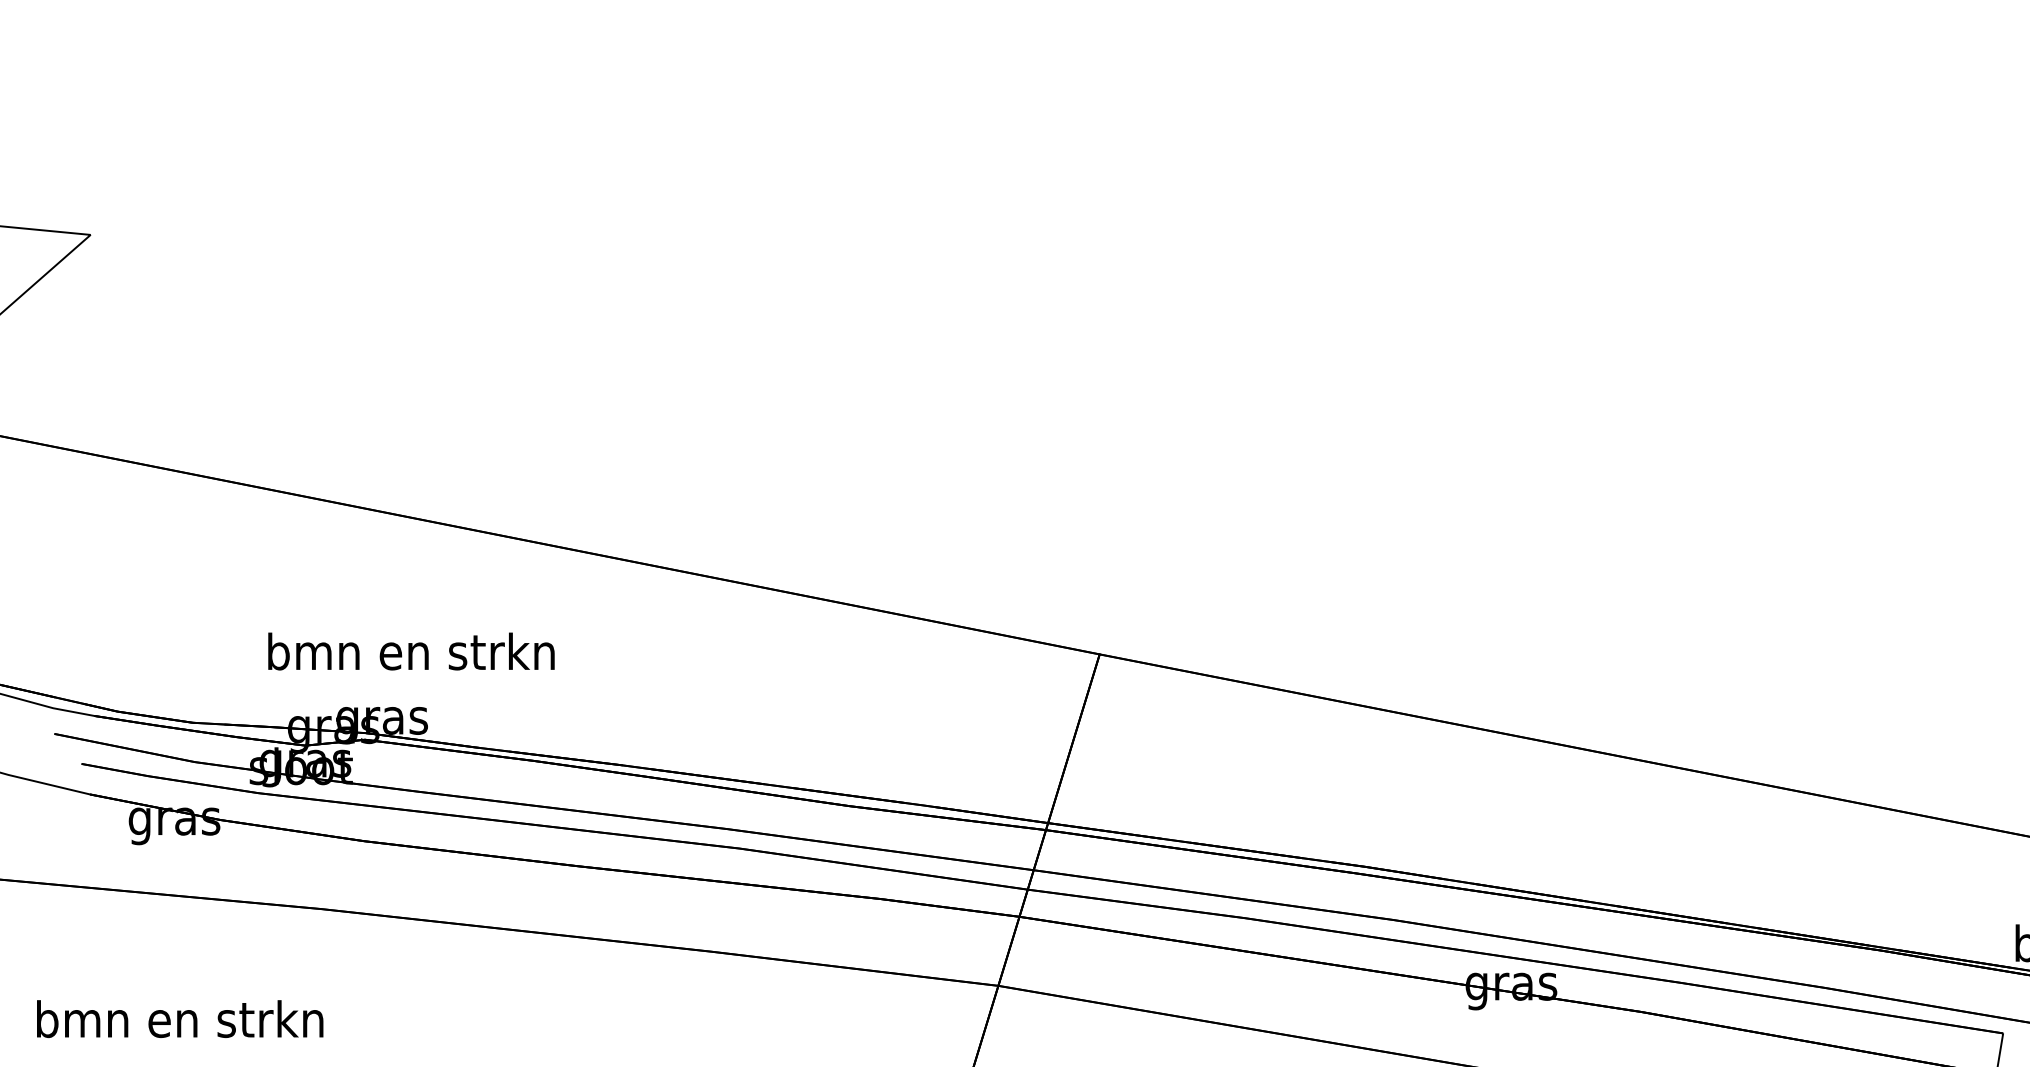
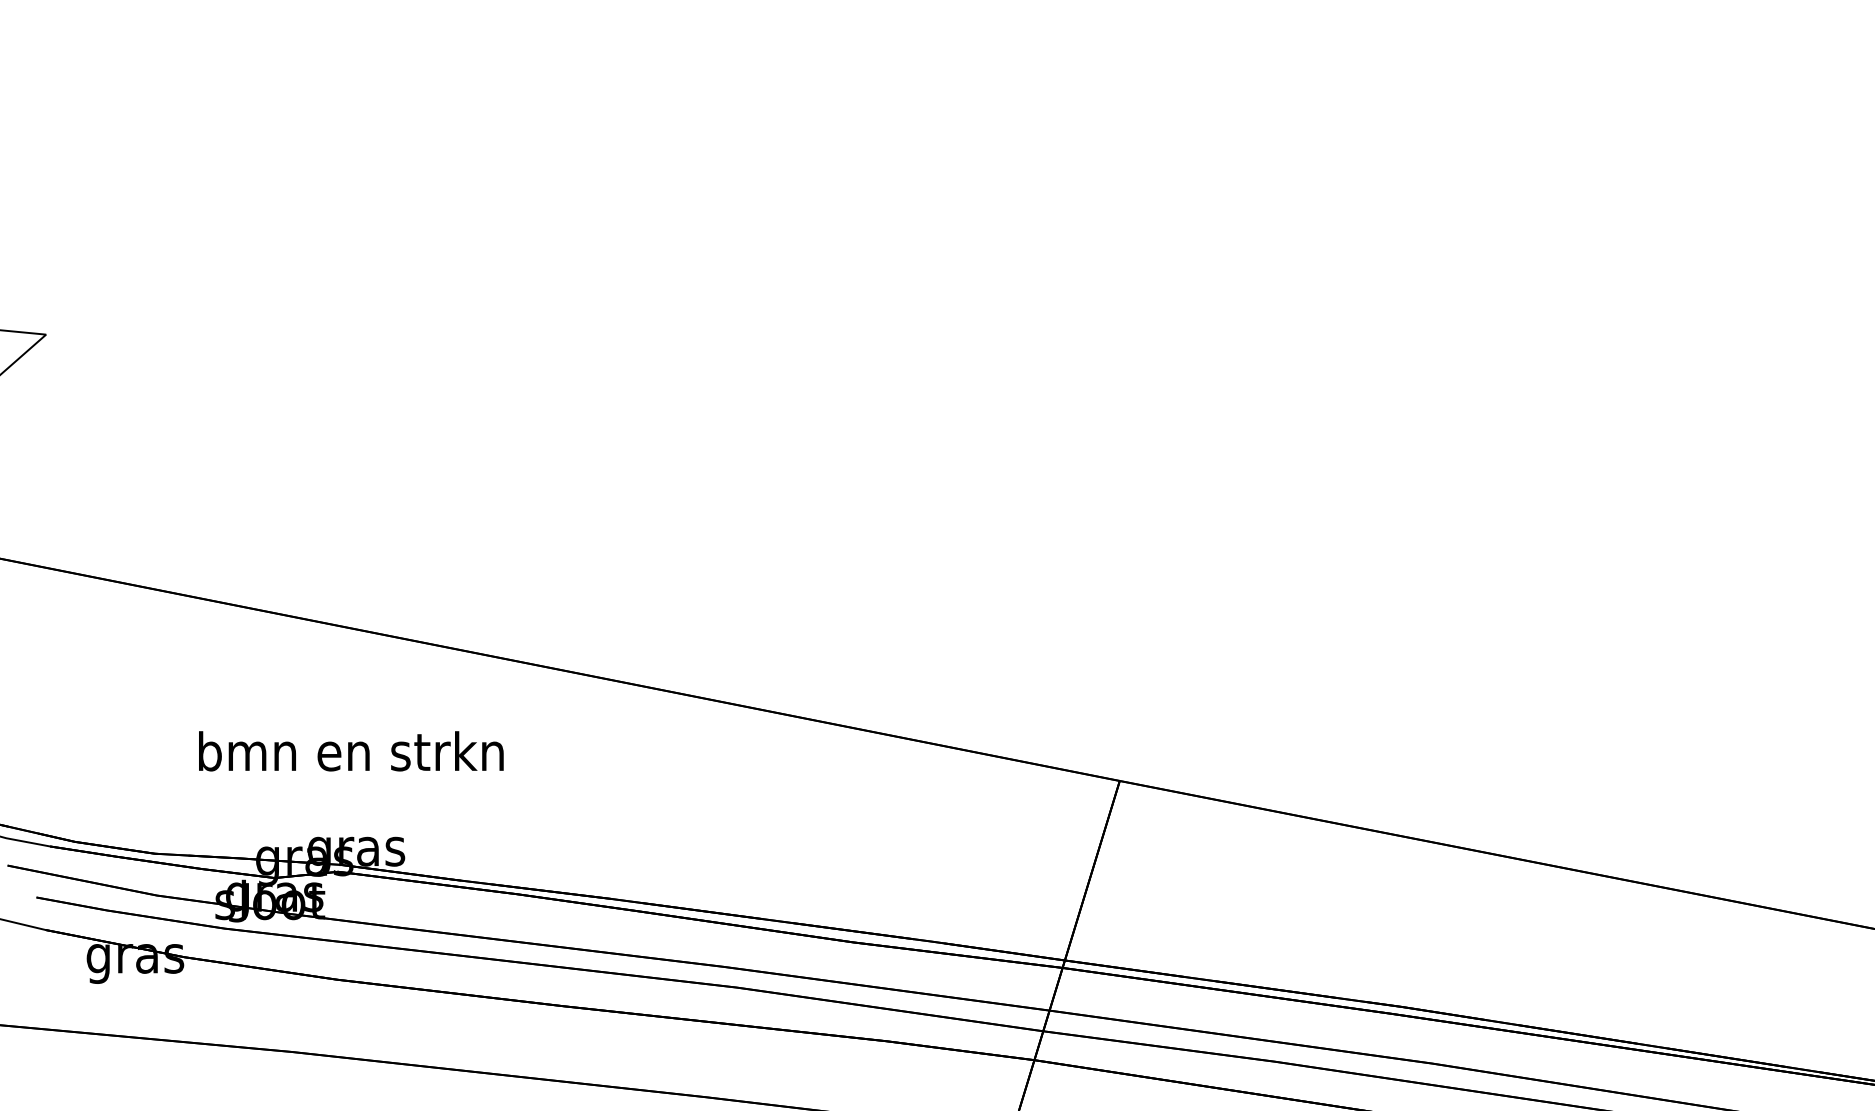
text: (411, 651) -> (351, 751), moved

